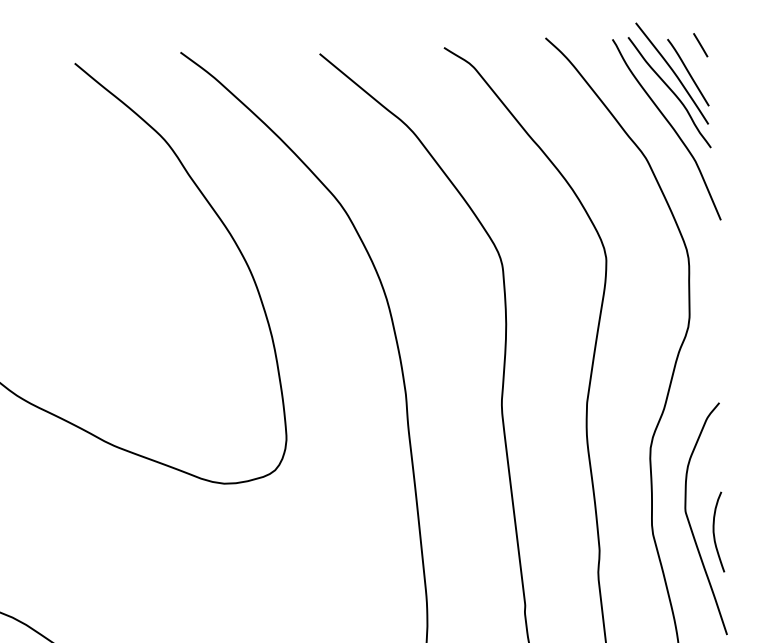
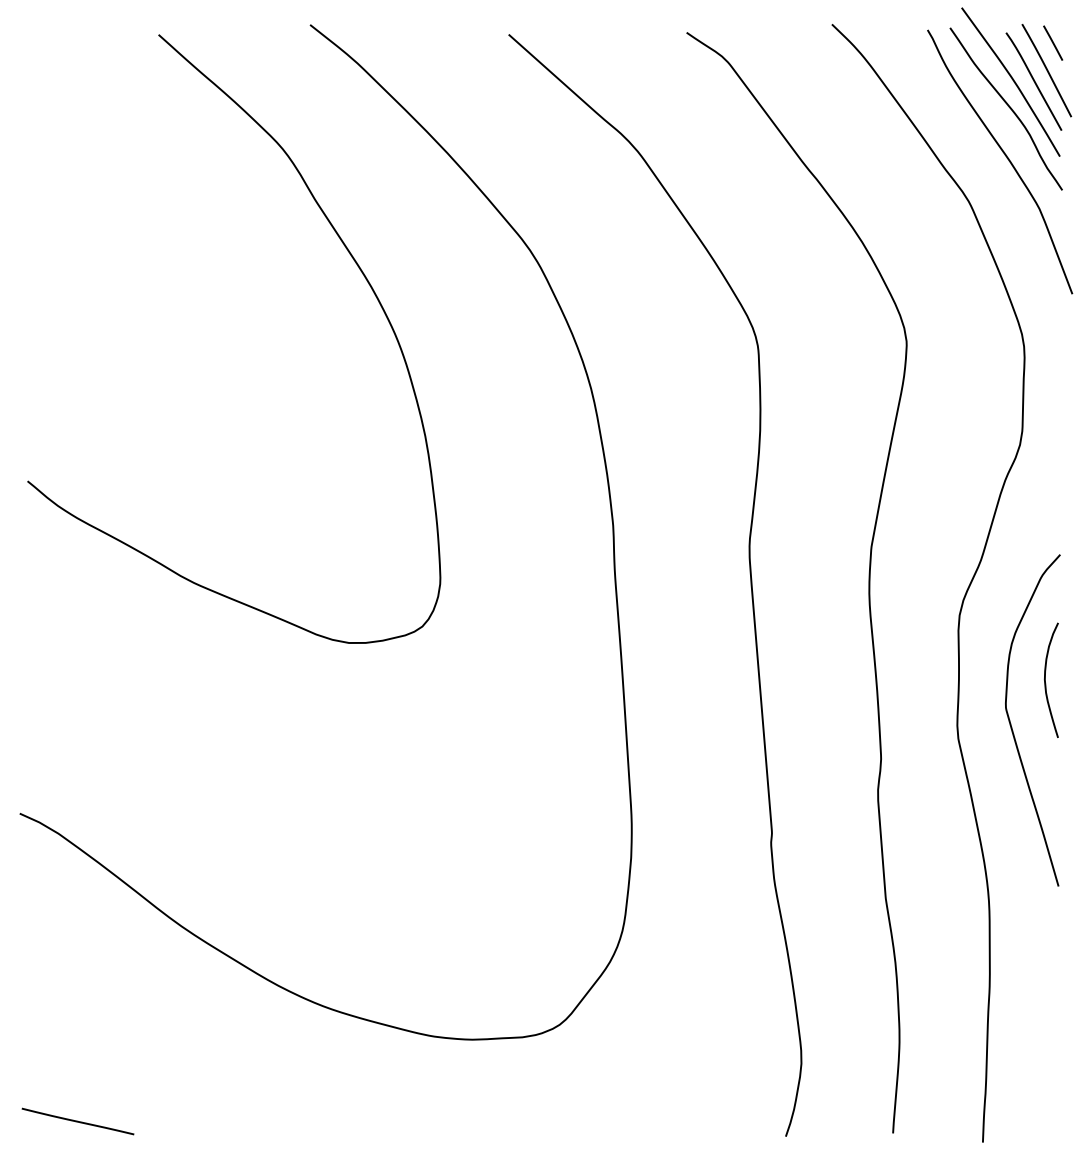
line: (696, 64) -> (1046, 70), added
curve: (714, 531) -> (1045, 679), moved

